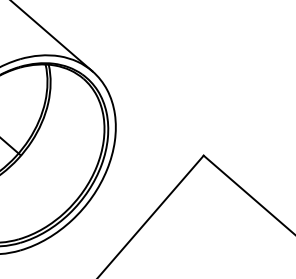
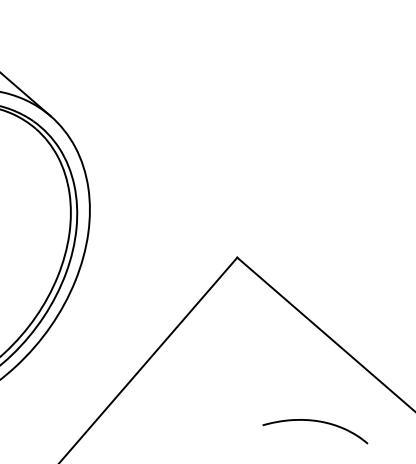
curve: (251, 254) -> (317, 423), added

